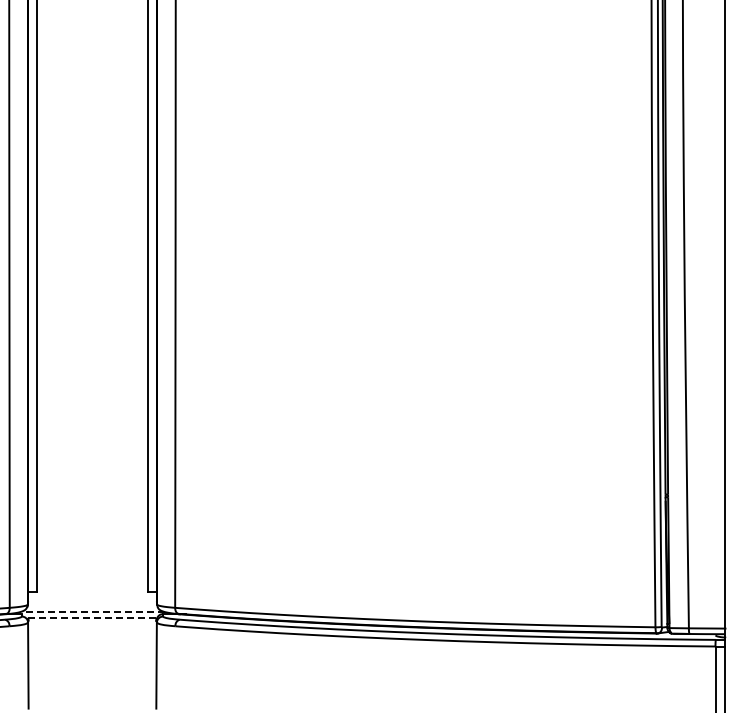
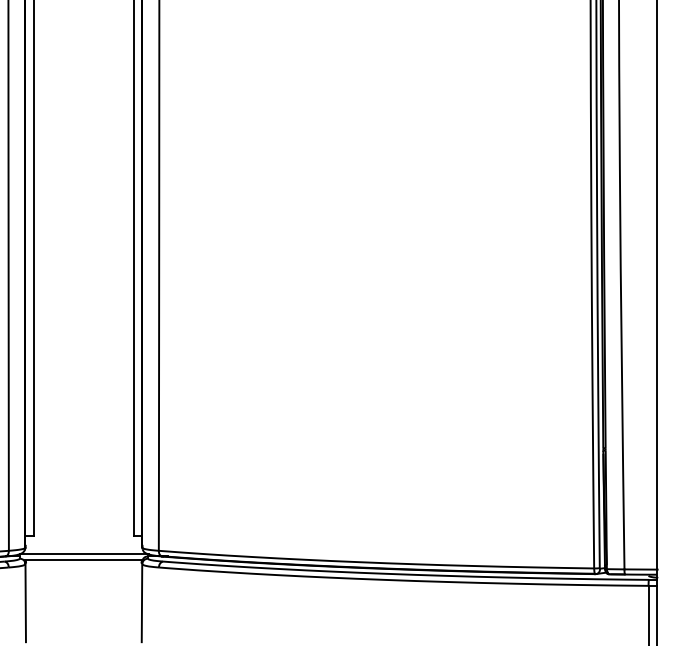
line: (93, 611) -> (84, 554), dashed -> solid
line: (92, 617) -> (83, 559), dashed -> solid

